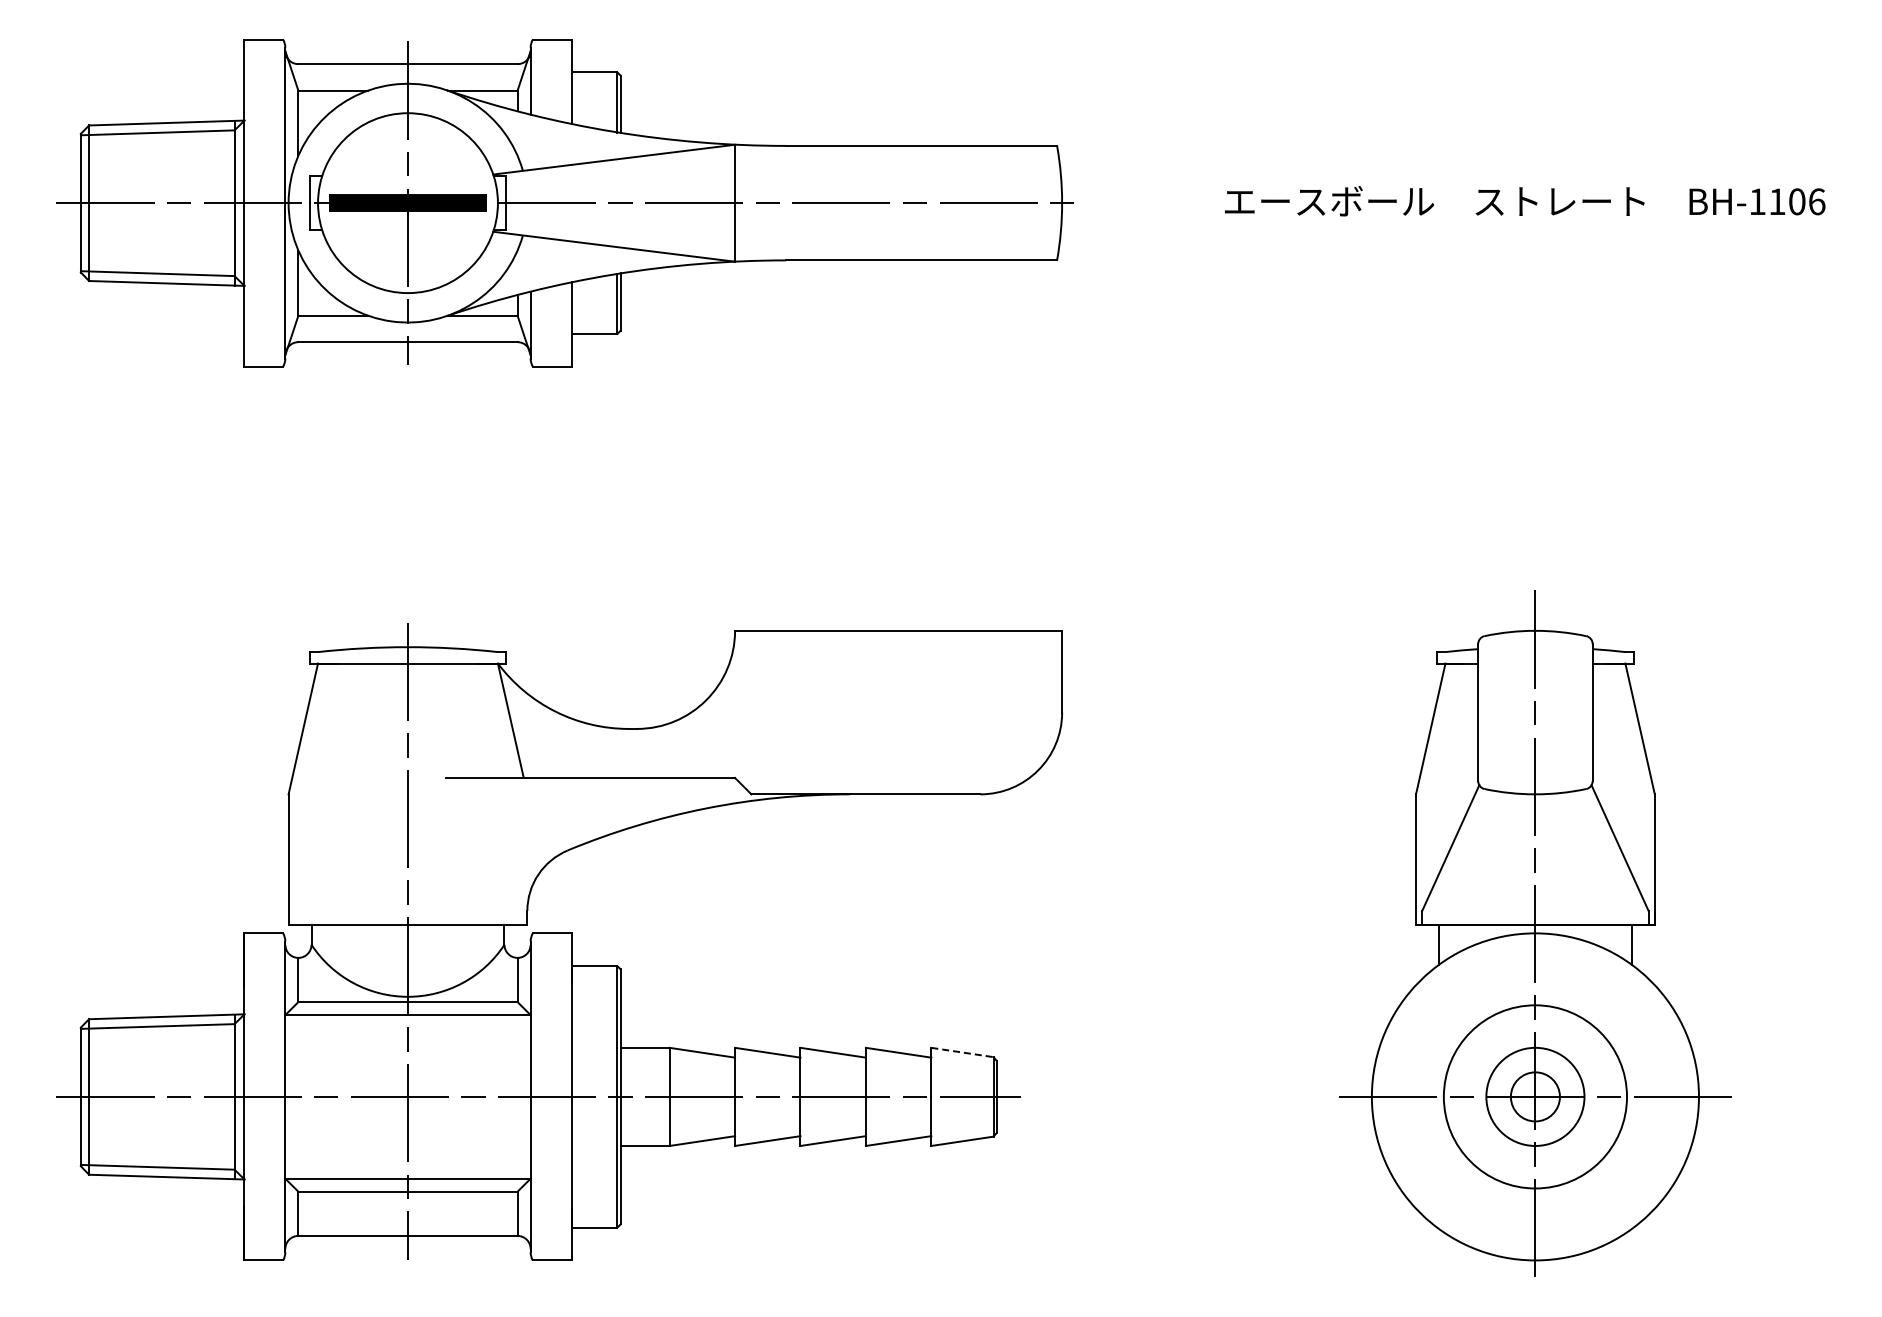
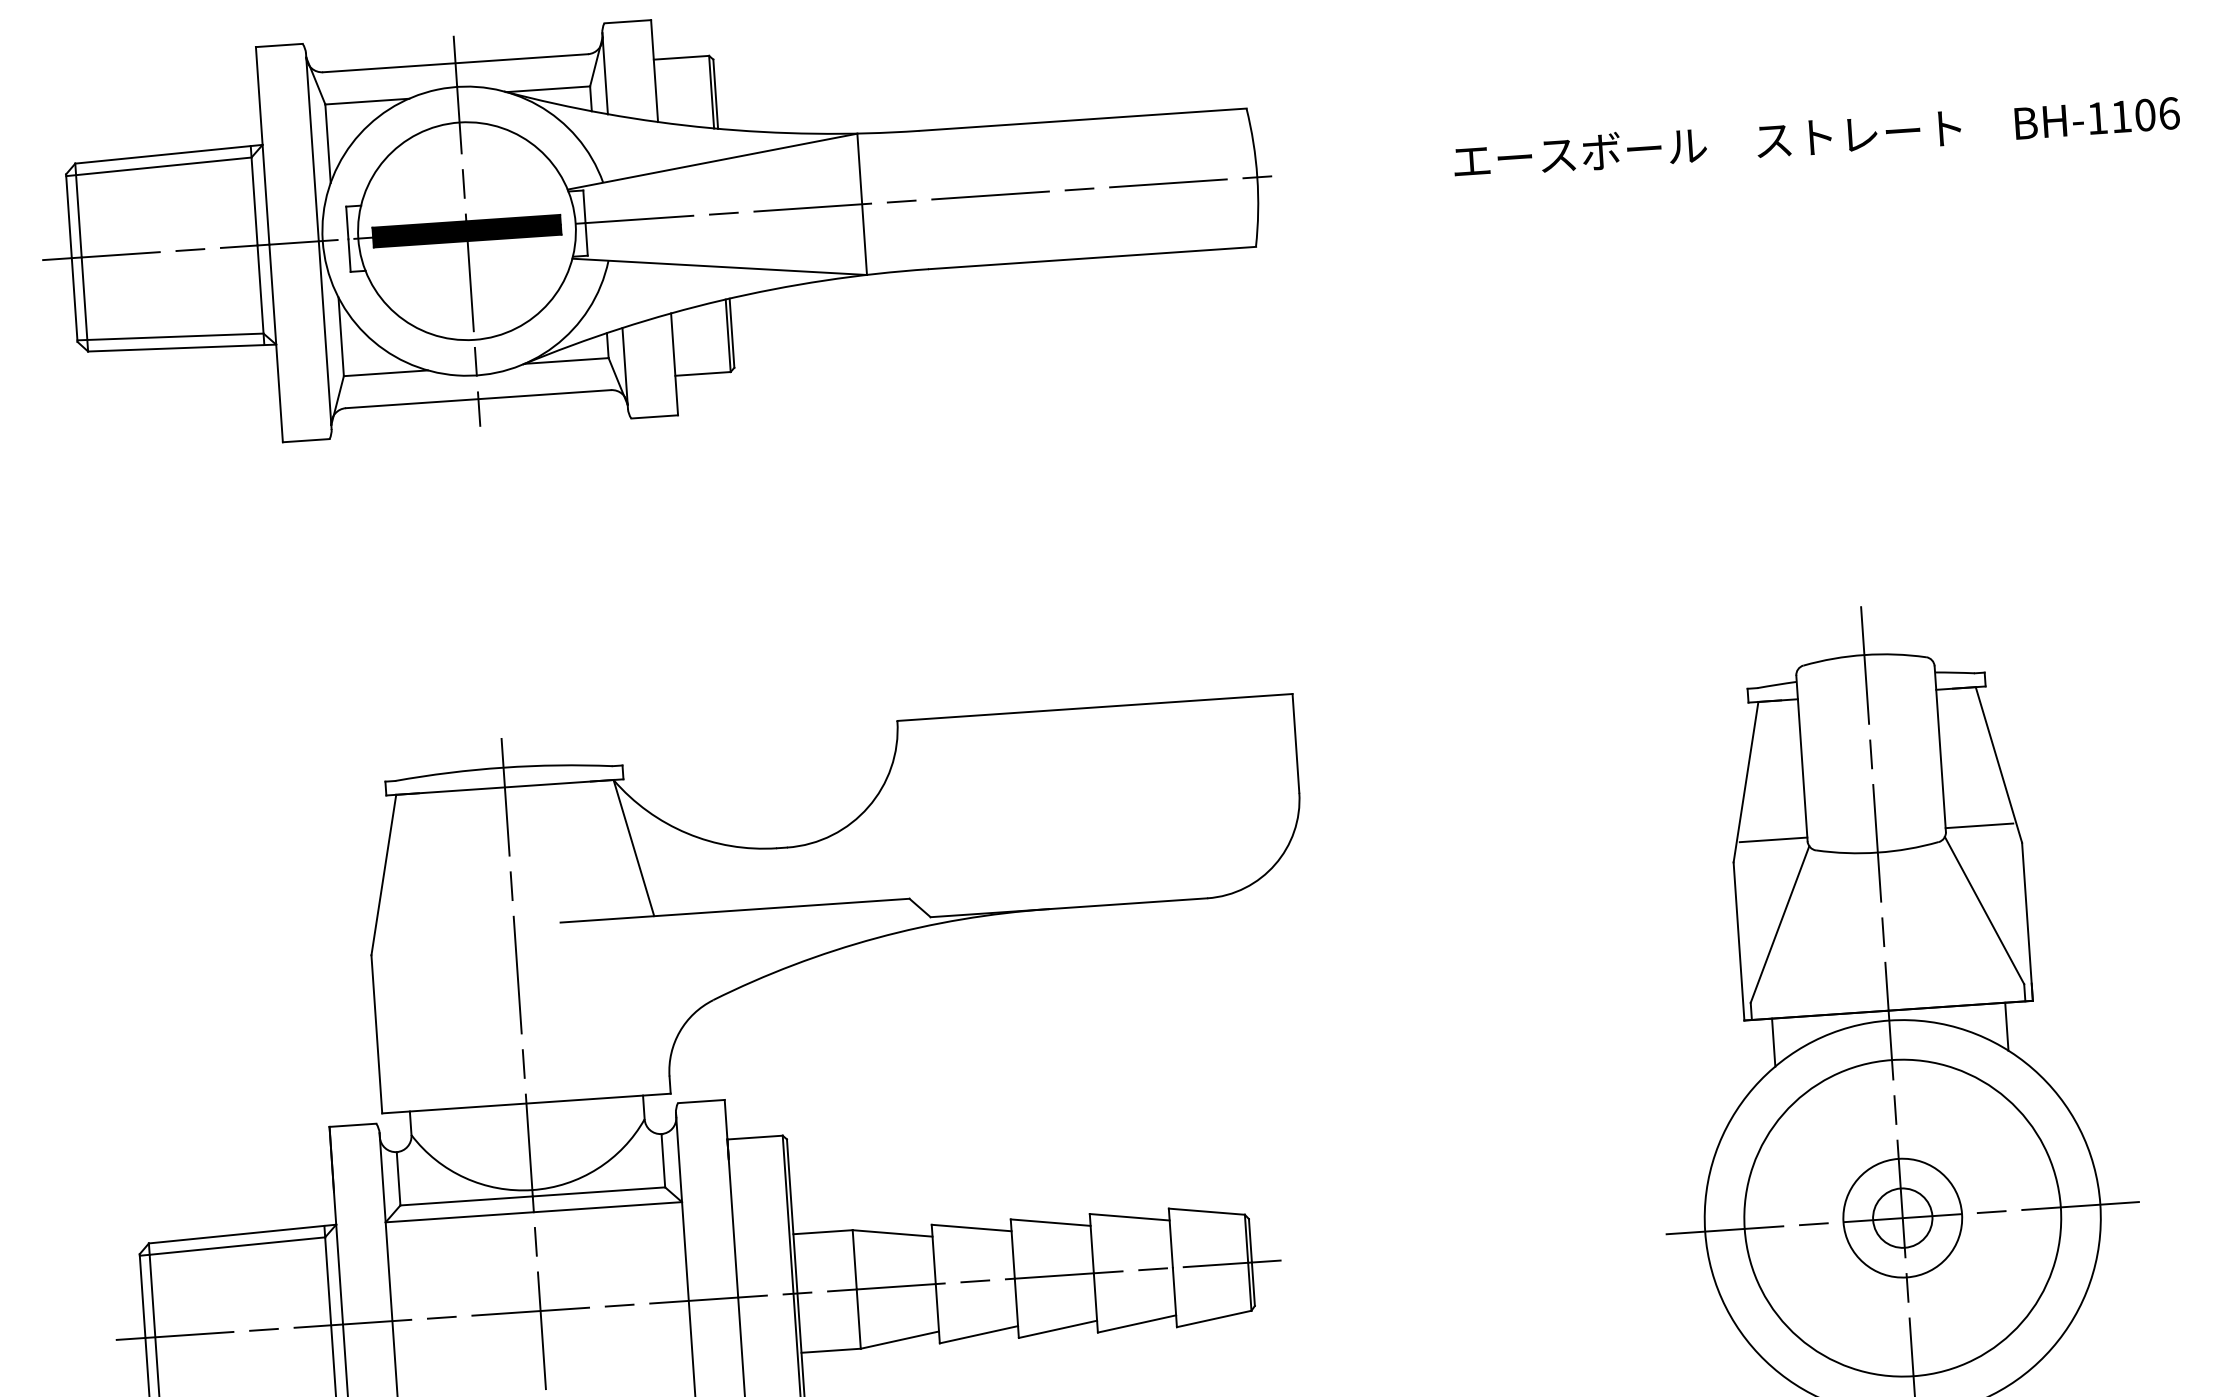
line: (1450, 778) -> (1773, 840), added
line: (1620, 778) -> (1979, 826), added
line: (962, 1052) -> (1206, 1211), dashed -> solid
circle: (1535, 1096) -> (1902, 1217), size x1.43

